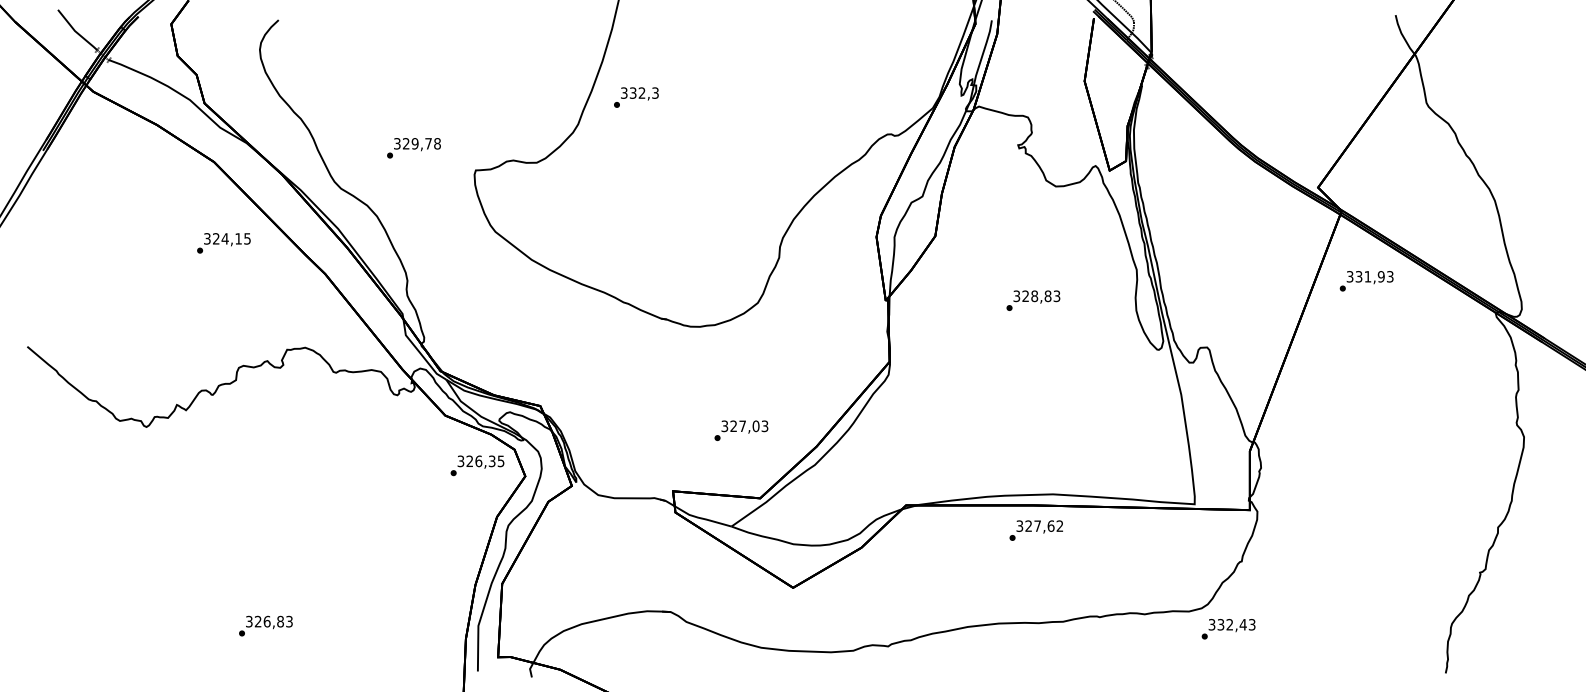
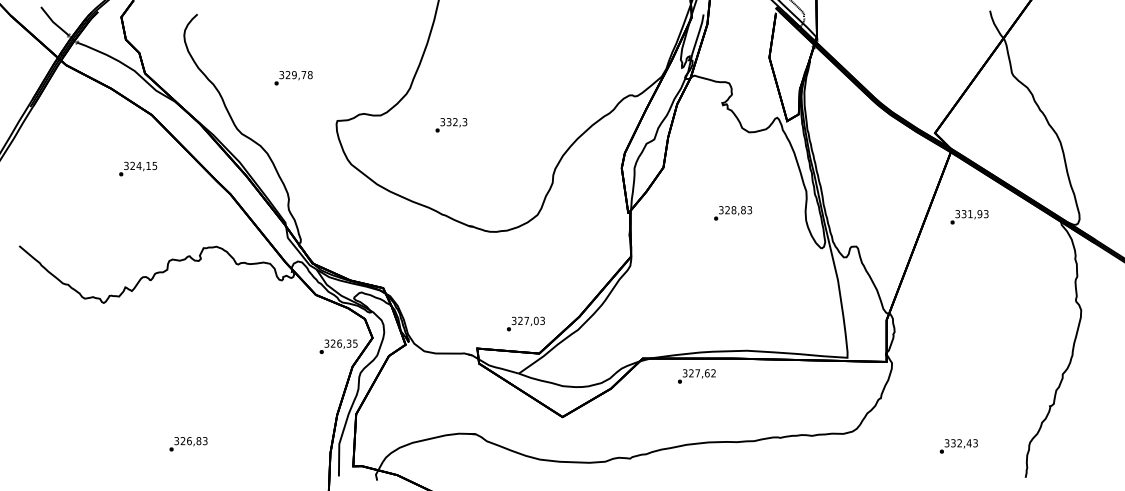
text: (636, 97) -> (451, 125), moved
text: (413, 148) -> (293, 78), moved
text: (223, 243) -> (137, 169), moved
text: (1366, 281) -> (969, 217), moved
text: (741, 430) -> (525, 323), moved
text: (477, 465) -> (338, 346), moved
text: (1035, 530) -> (696, 376), moved
text: (1228, 629) -> (958, 446), moved

